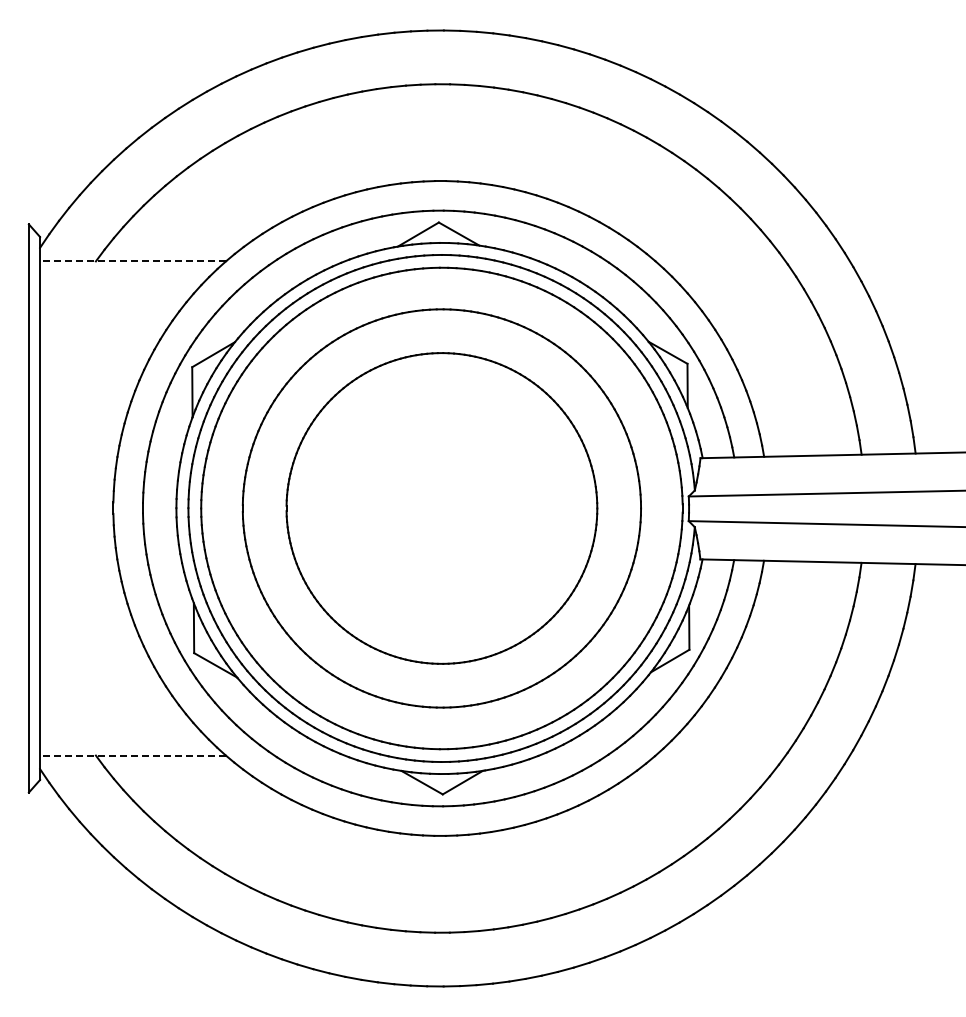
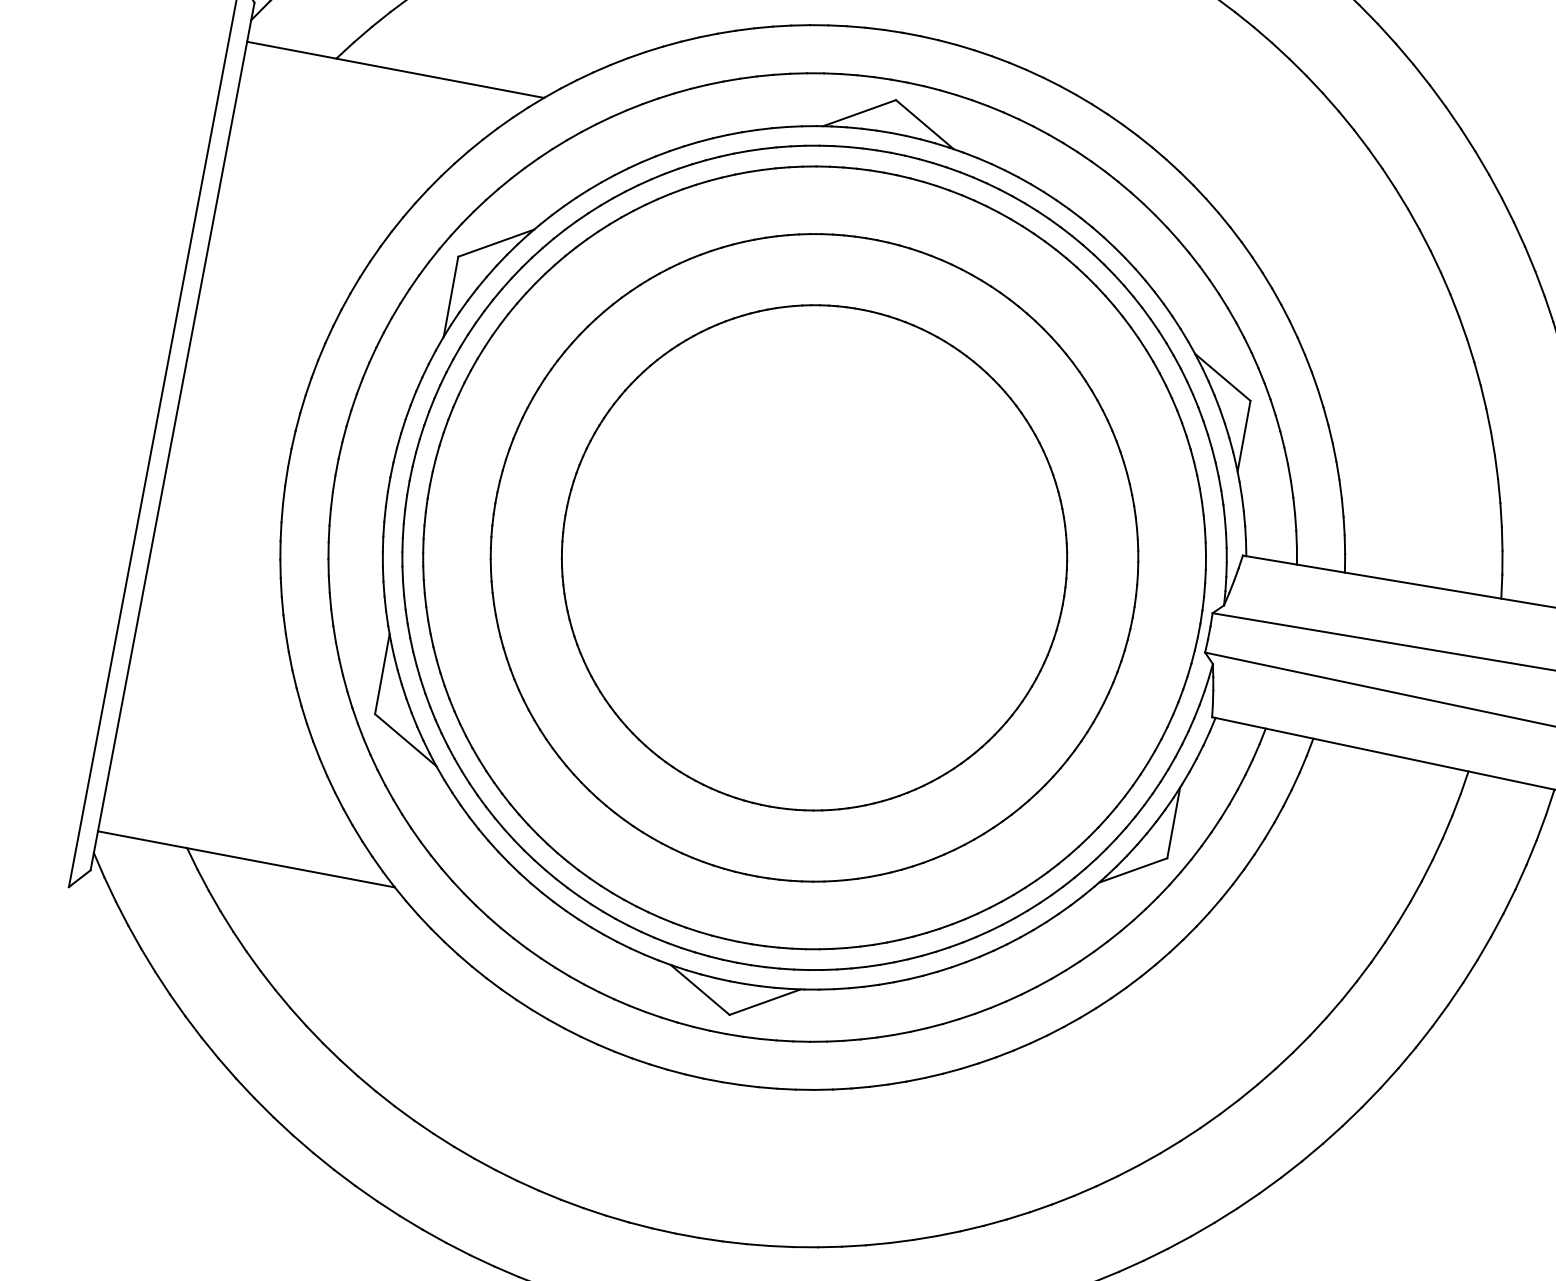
line: (133, 261) -> (396, 70), dashed -> solid
line: (133, 755) -> (247, 859), dashed -> solid

